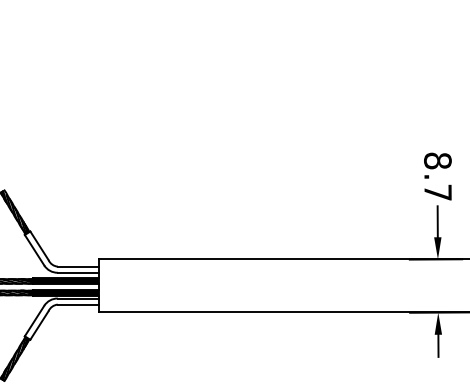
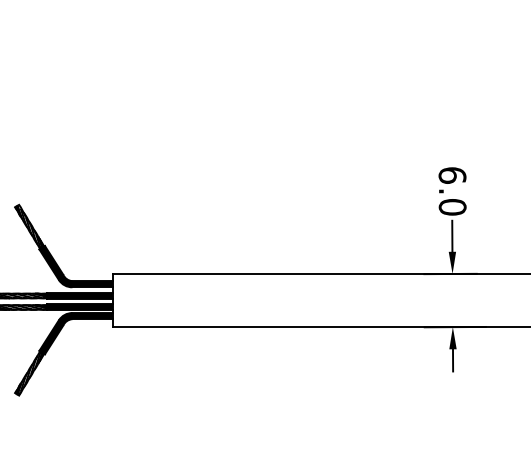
text: (437, 176) -> (452, 191), 8.7 -> 6.0
fill: (61, 251) -> (76, 266), added
fill: (61, 322) -> (76, 337), added

